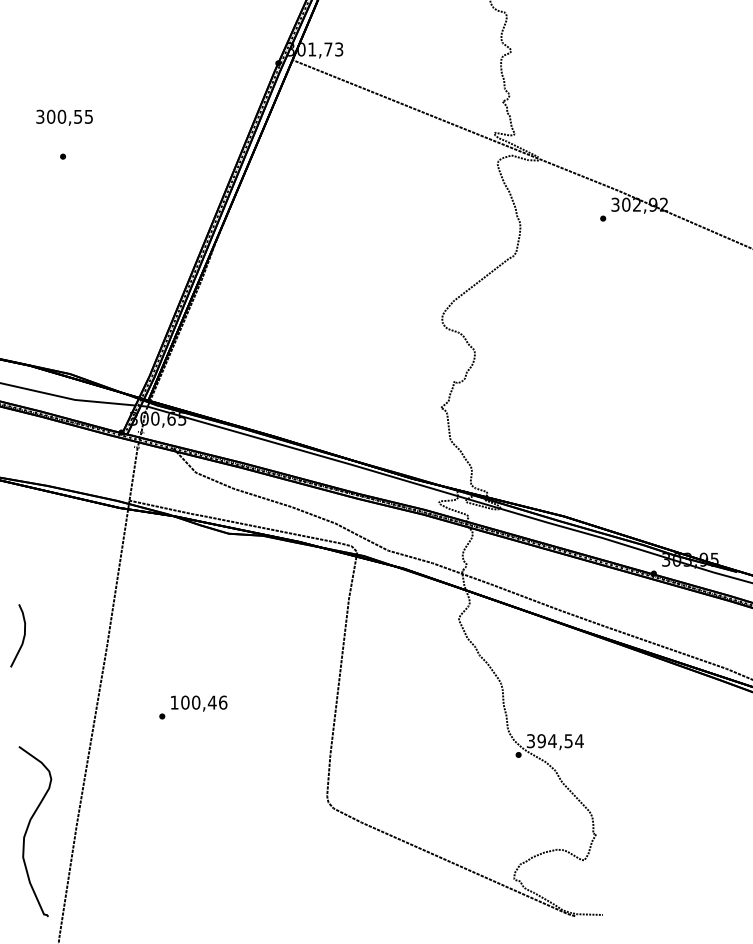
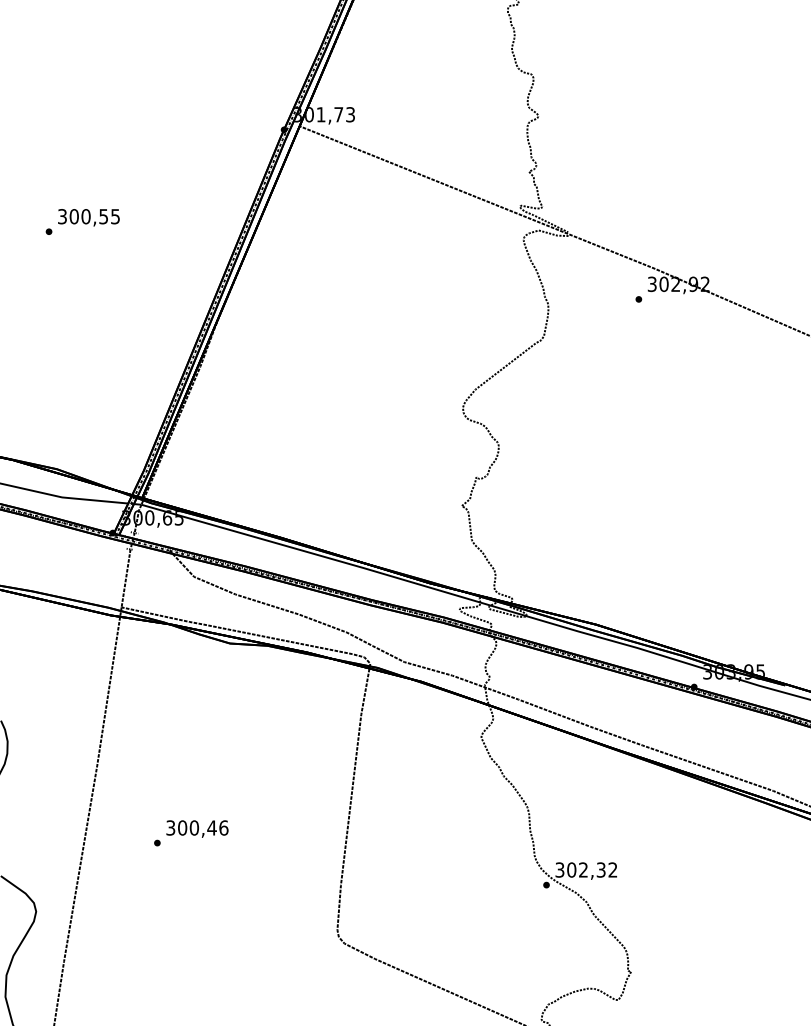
text: (64, 117) -> (88, 217), moved
text: (174, 702) -> (170, 827), 100,46 -> 300,46
text: (560, 741) -> (592, 870), 394,54 -> 302,32

